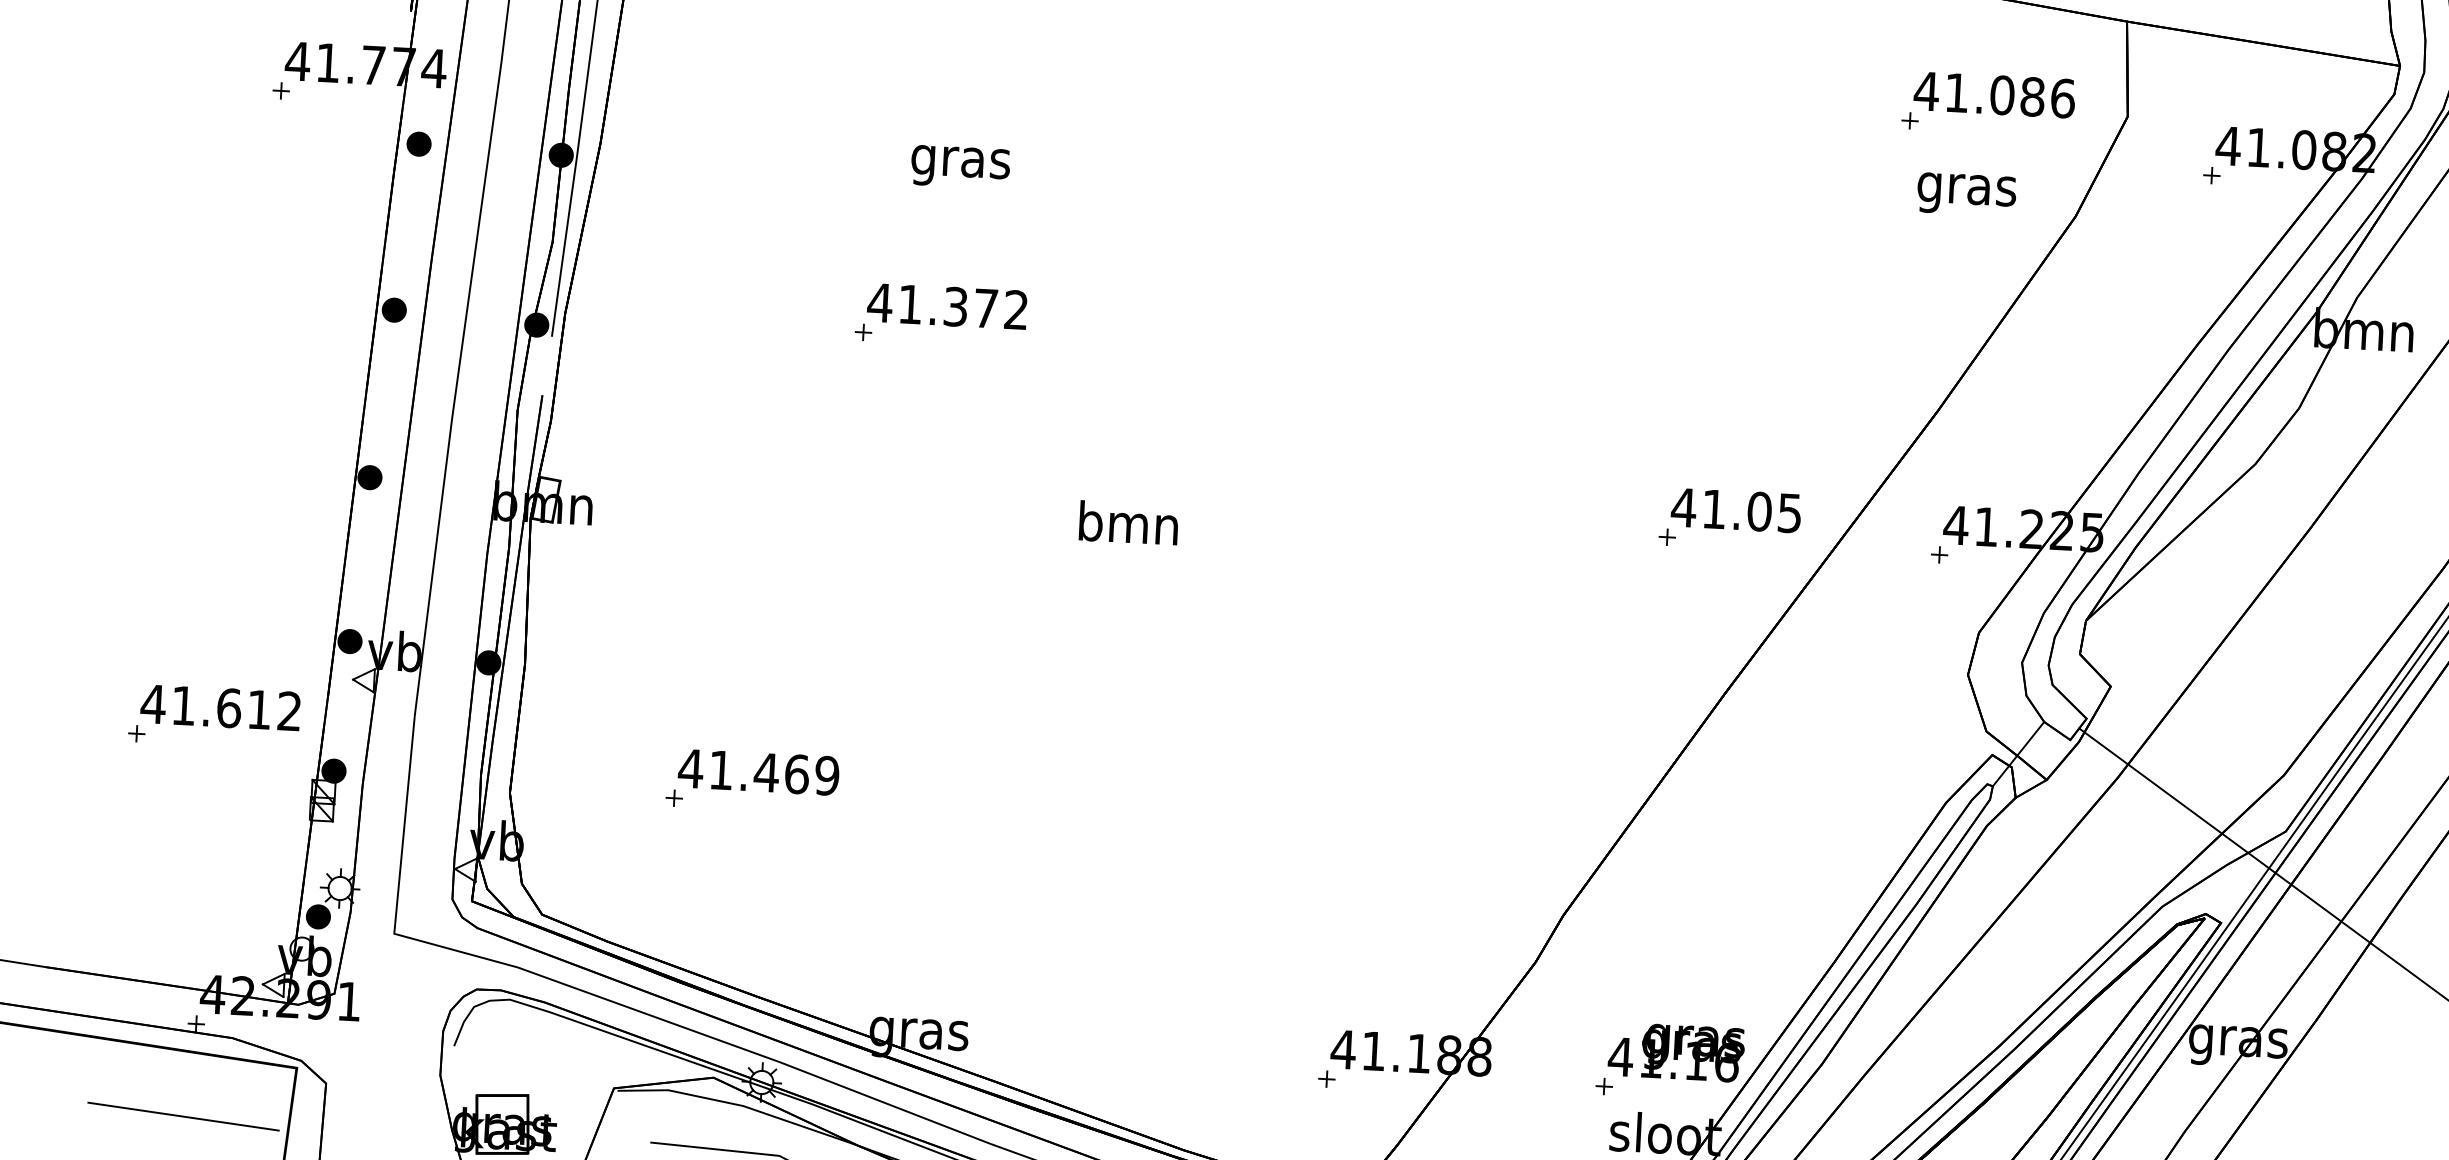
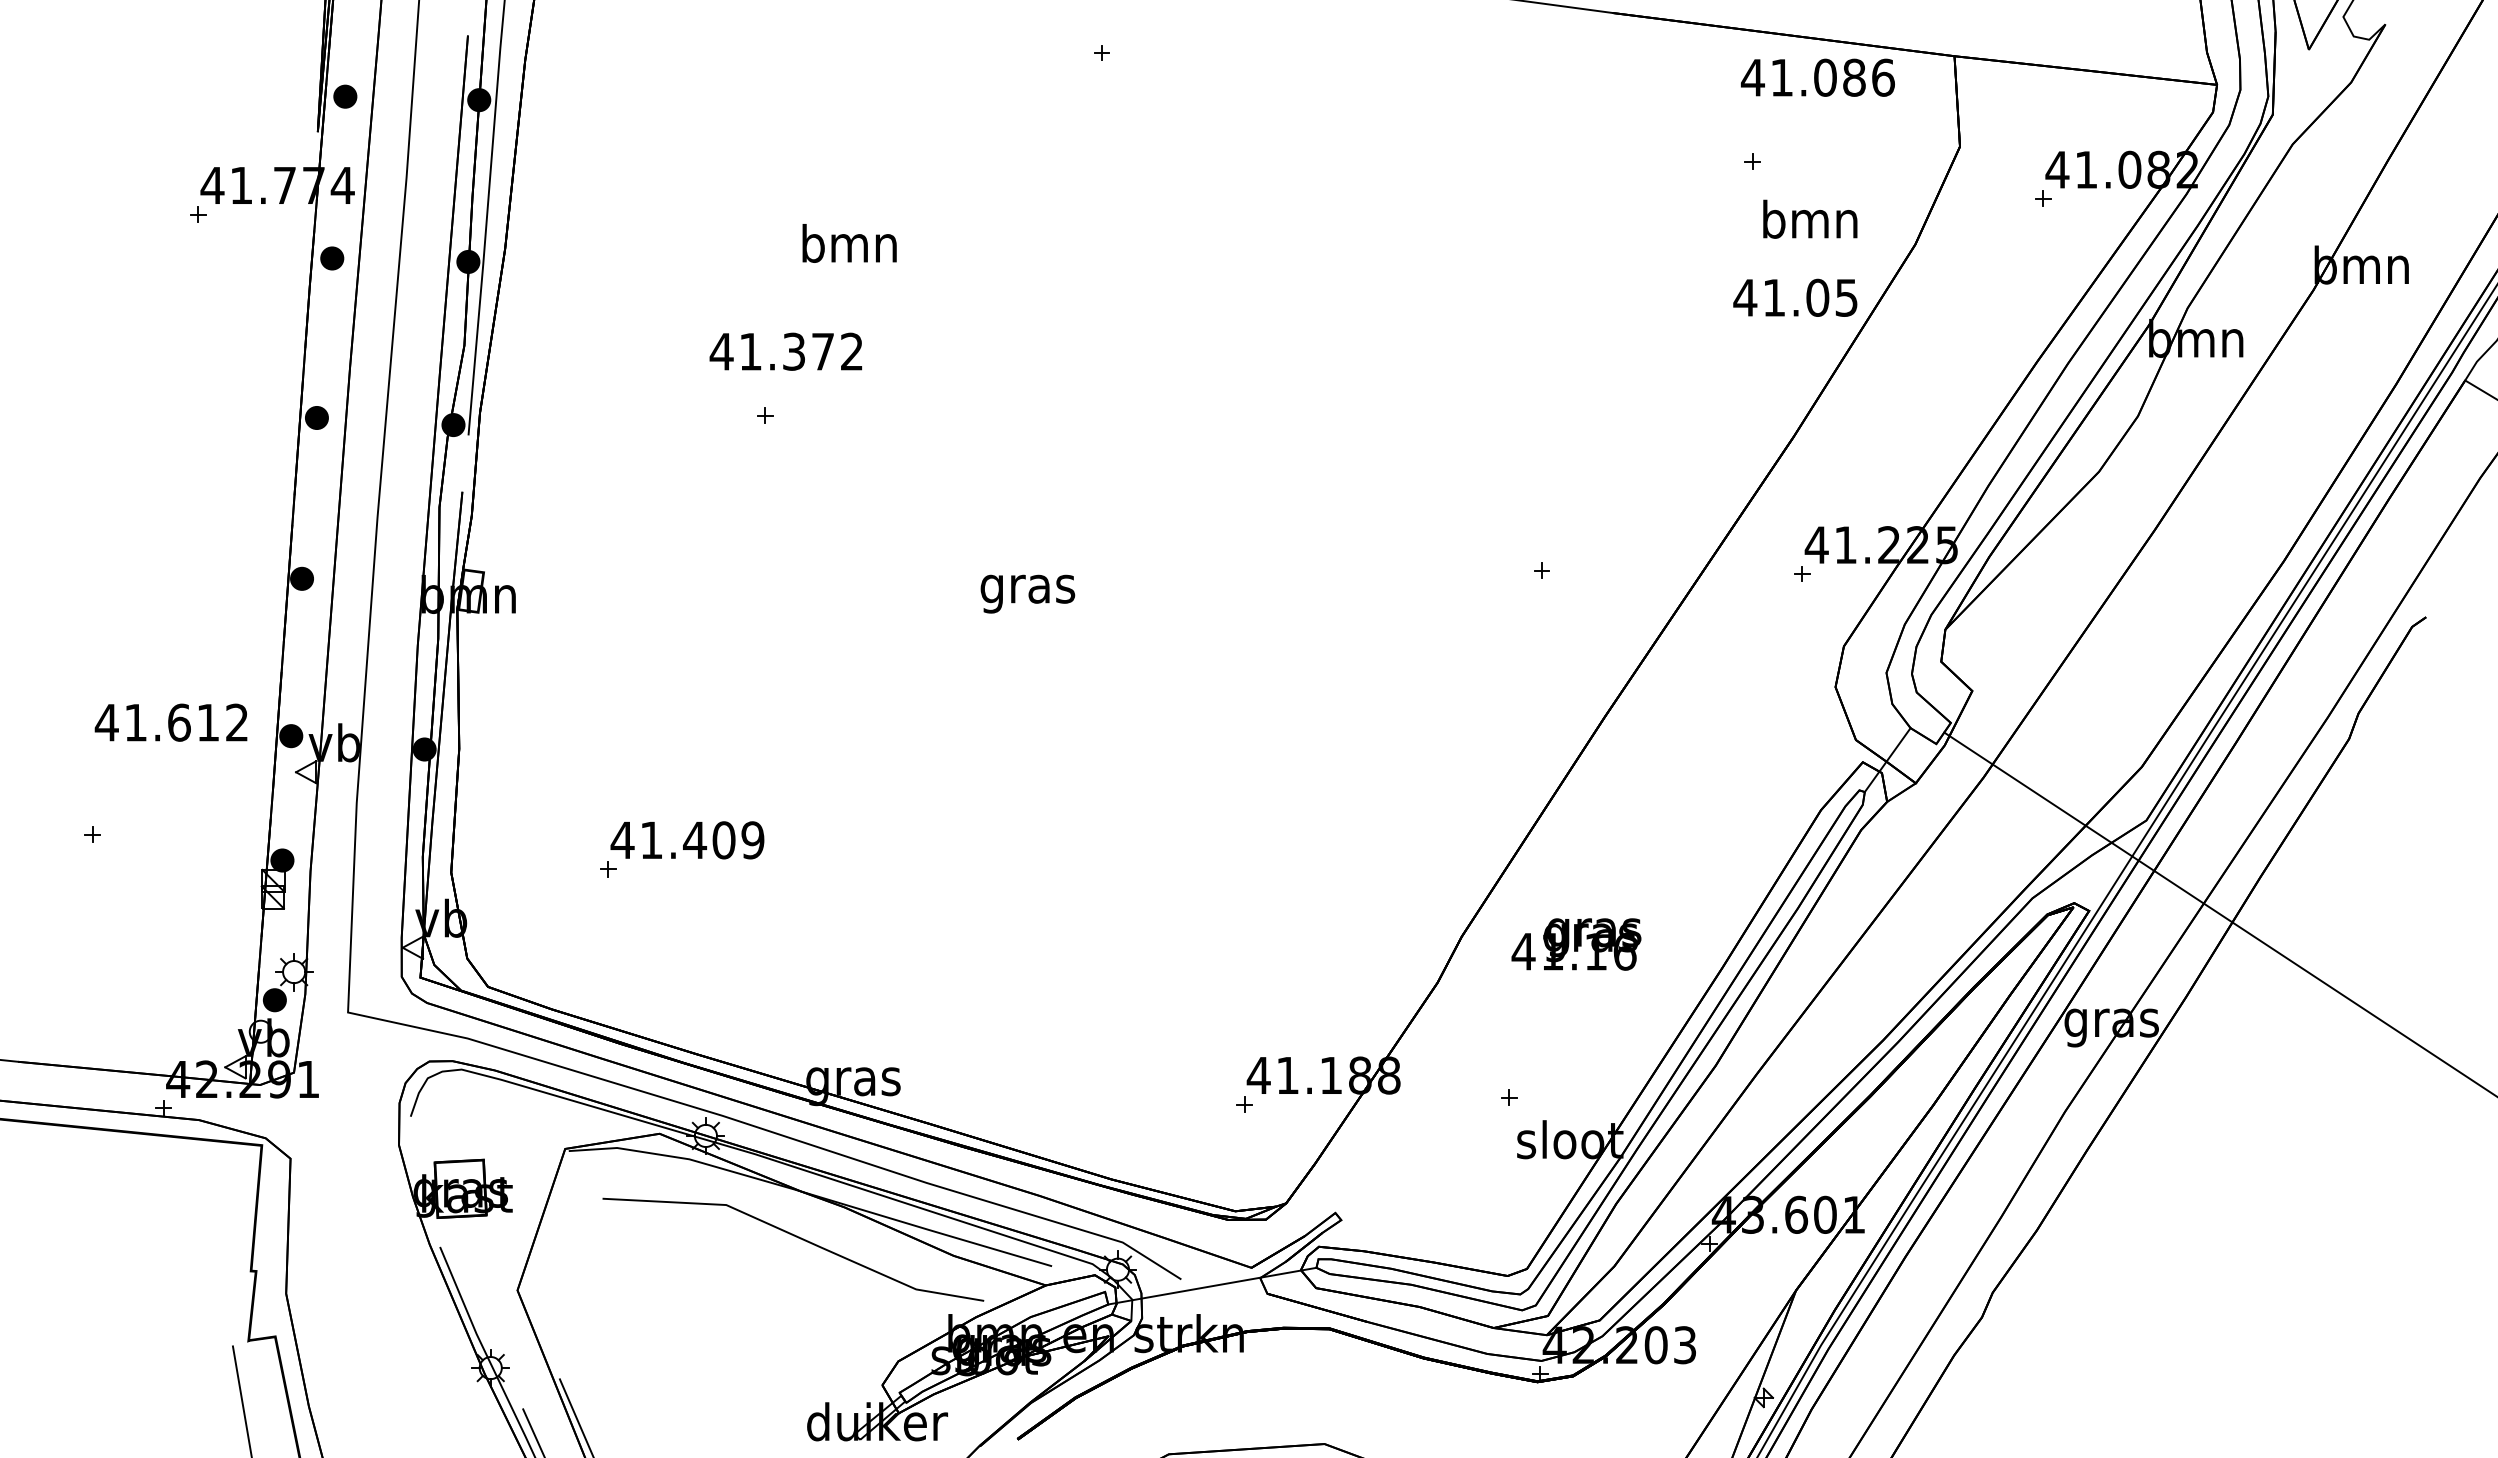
text: (1994, 94) -> (1817, 77), moved
text: (960, 162) -> (849, 248), gras -> bmn
text: (1967, 188) -> (1810, 223), gras -> bmn
text: (946, 306) -> (785, 351), moved
text: (1736, 510) -> (1795, 297), moved
text: (1128, 527) -> (1027, 588), bmn -> gras
text: (219, 707) -> (170, 722), moved
text: (796, 774) -> (723, 840), 41.469 -> 41.409
text: (1676, 1052) -> (1576, 944), moved
line: (182, 1115) -> (155, 1196), removed

